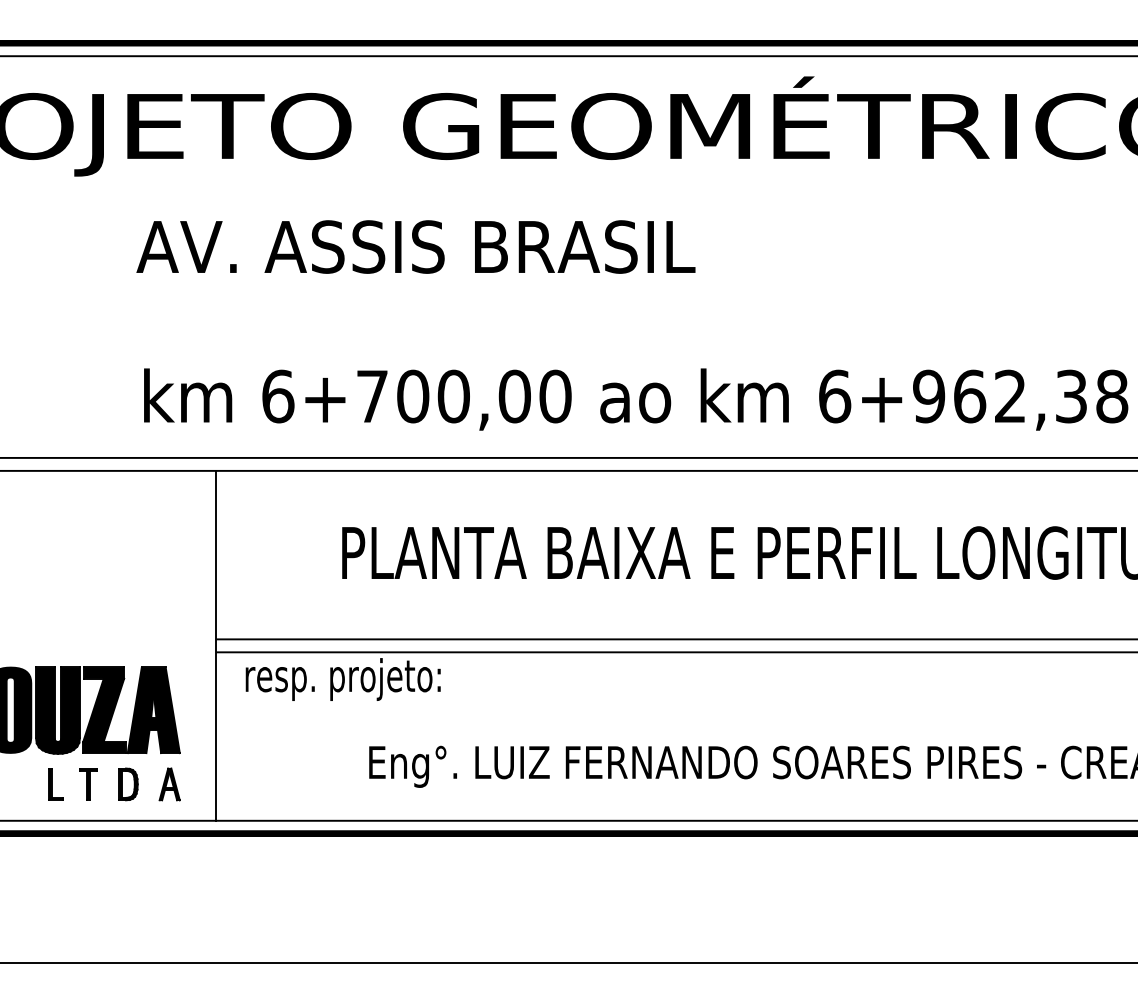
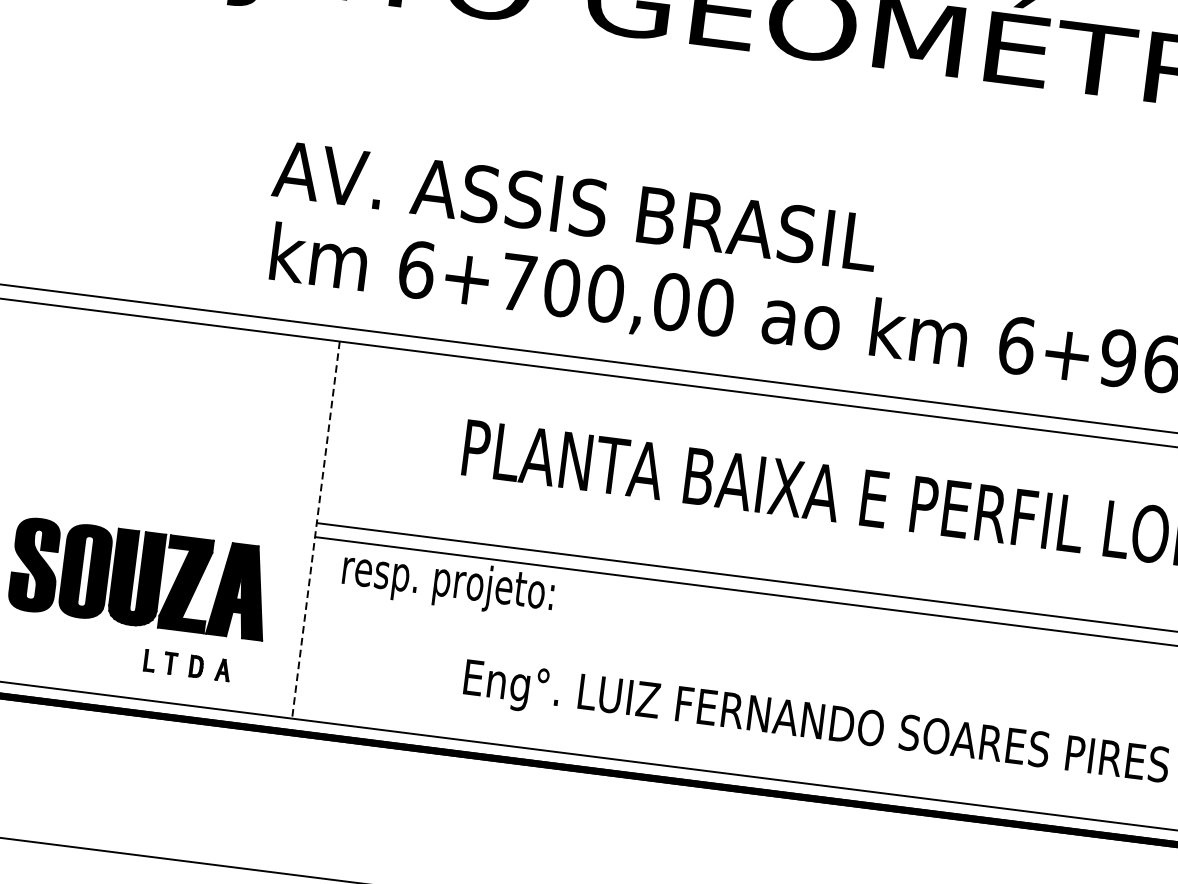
text: (415, 246) -> (575, 205), moved
line: (216, 645) -> (316, 529), solid -> dashed
part: (114, 784) -> (187, 665), size x0.6

